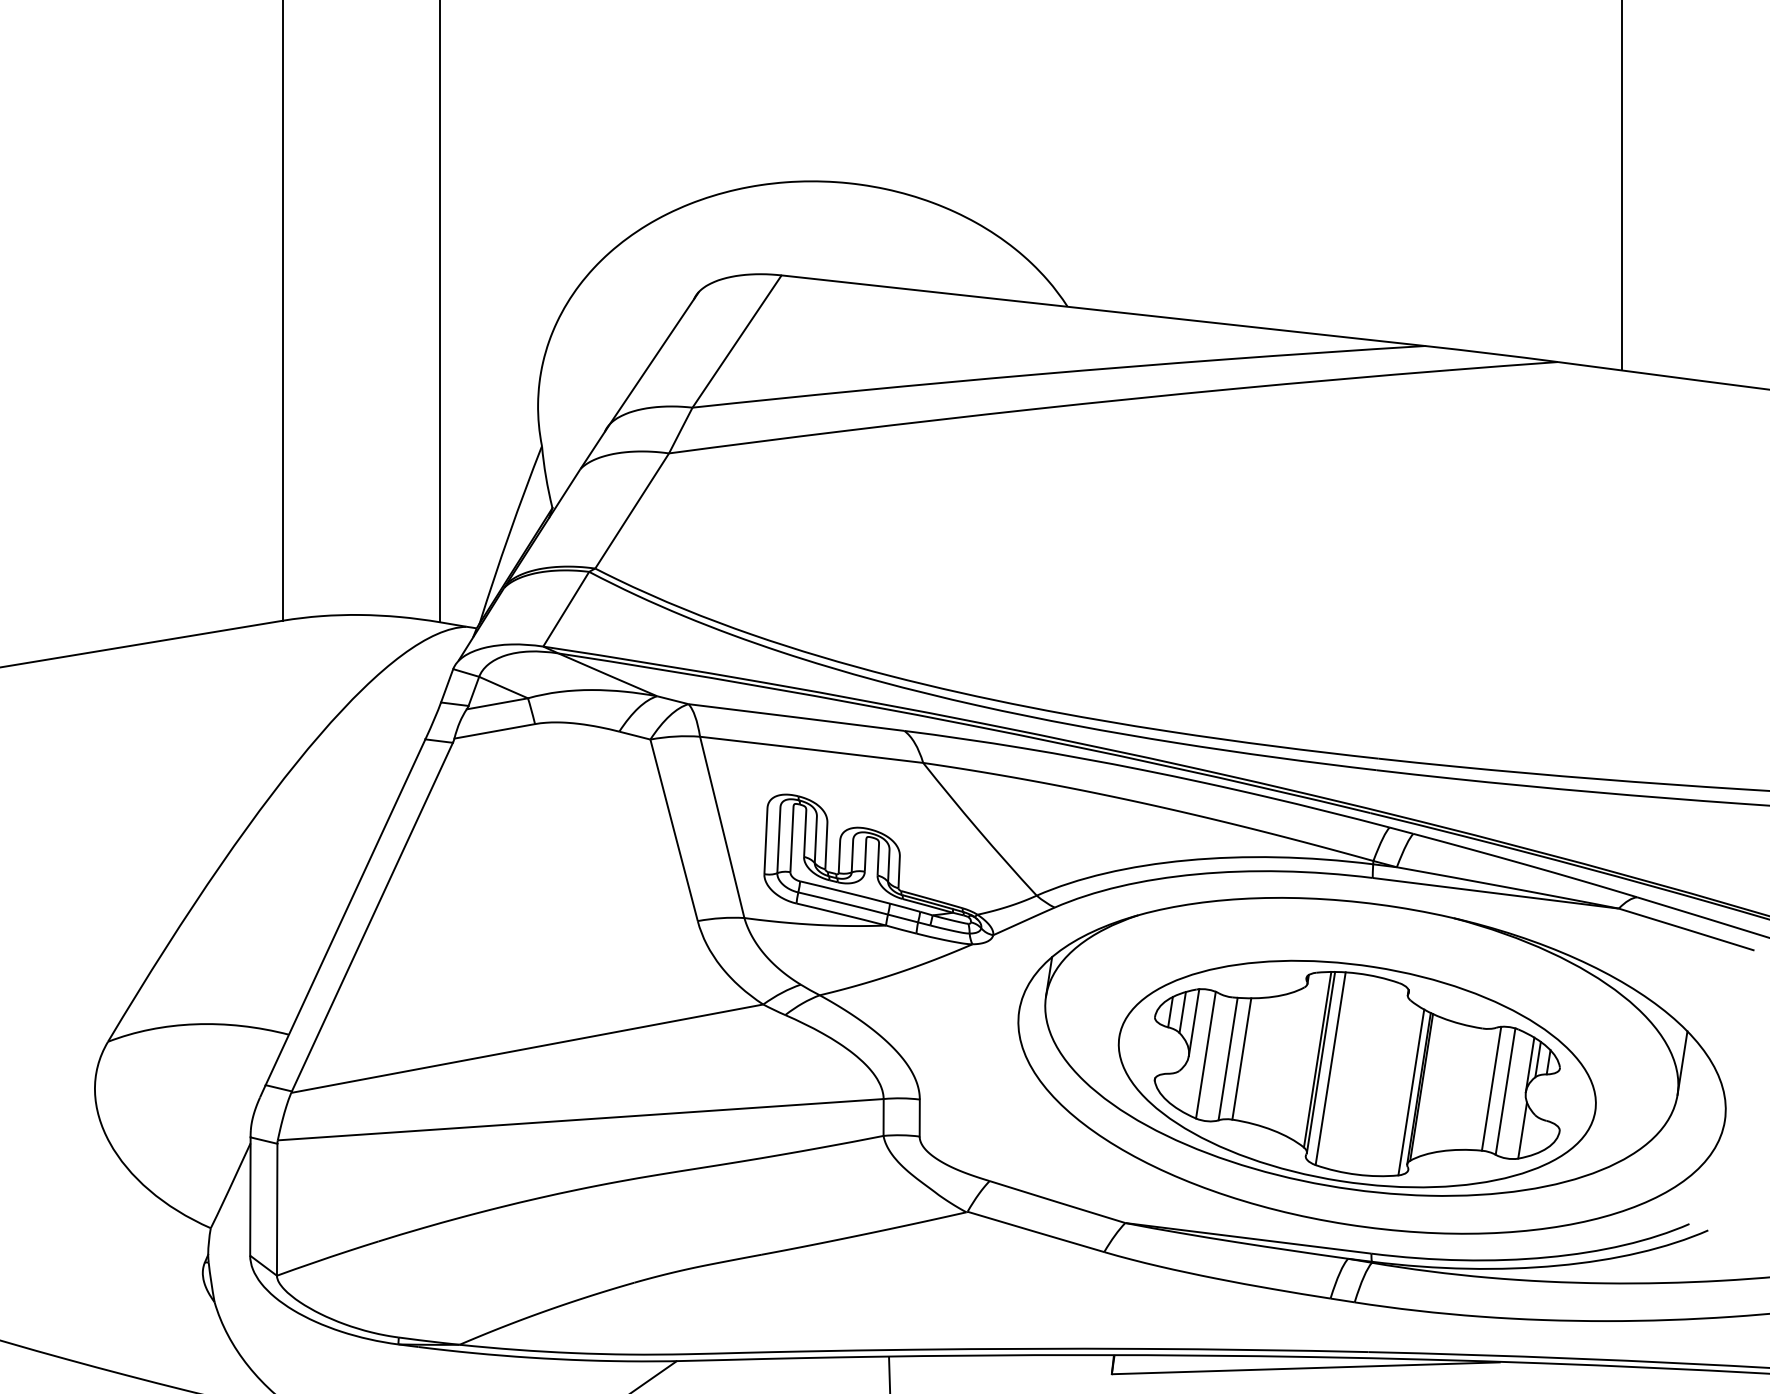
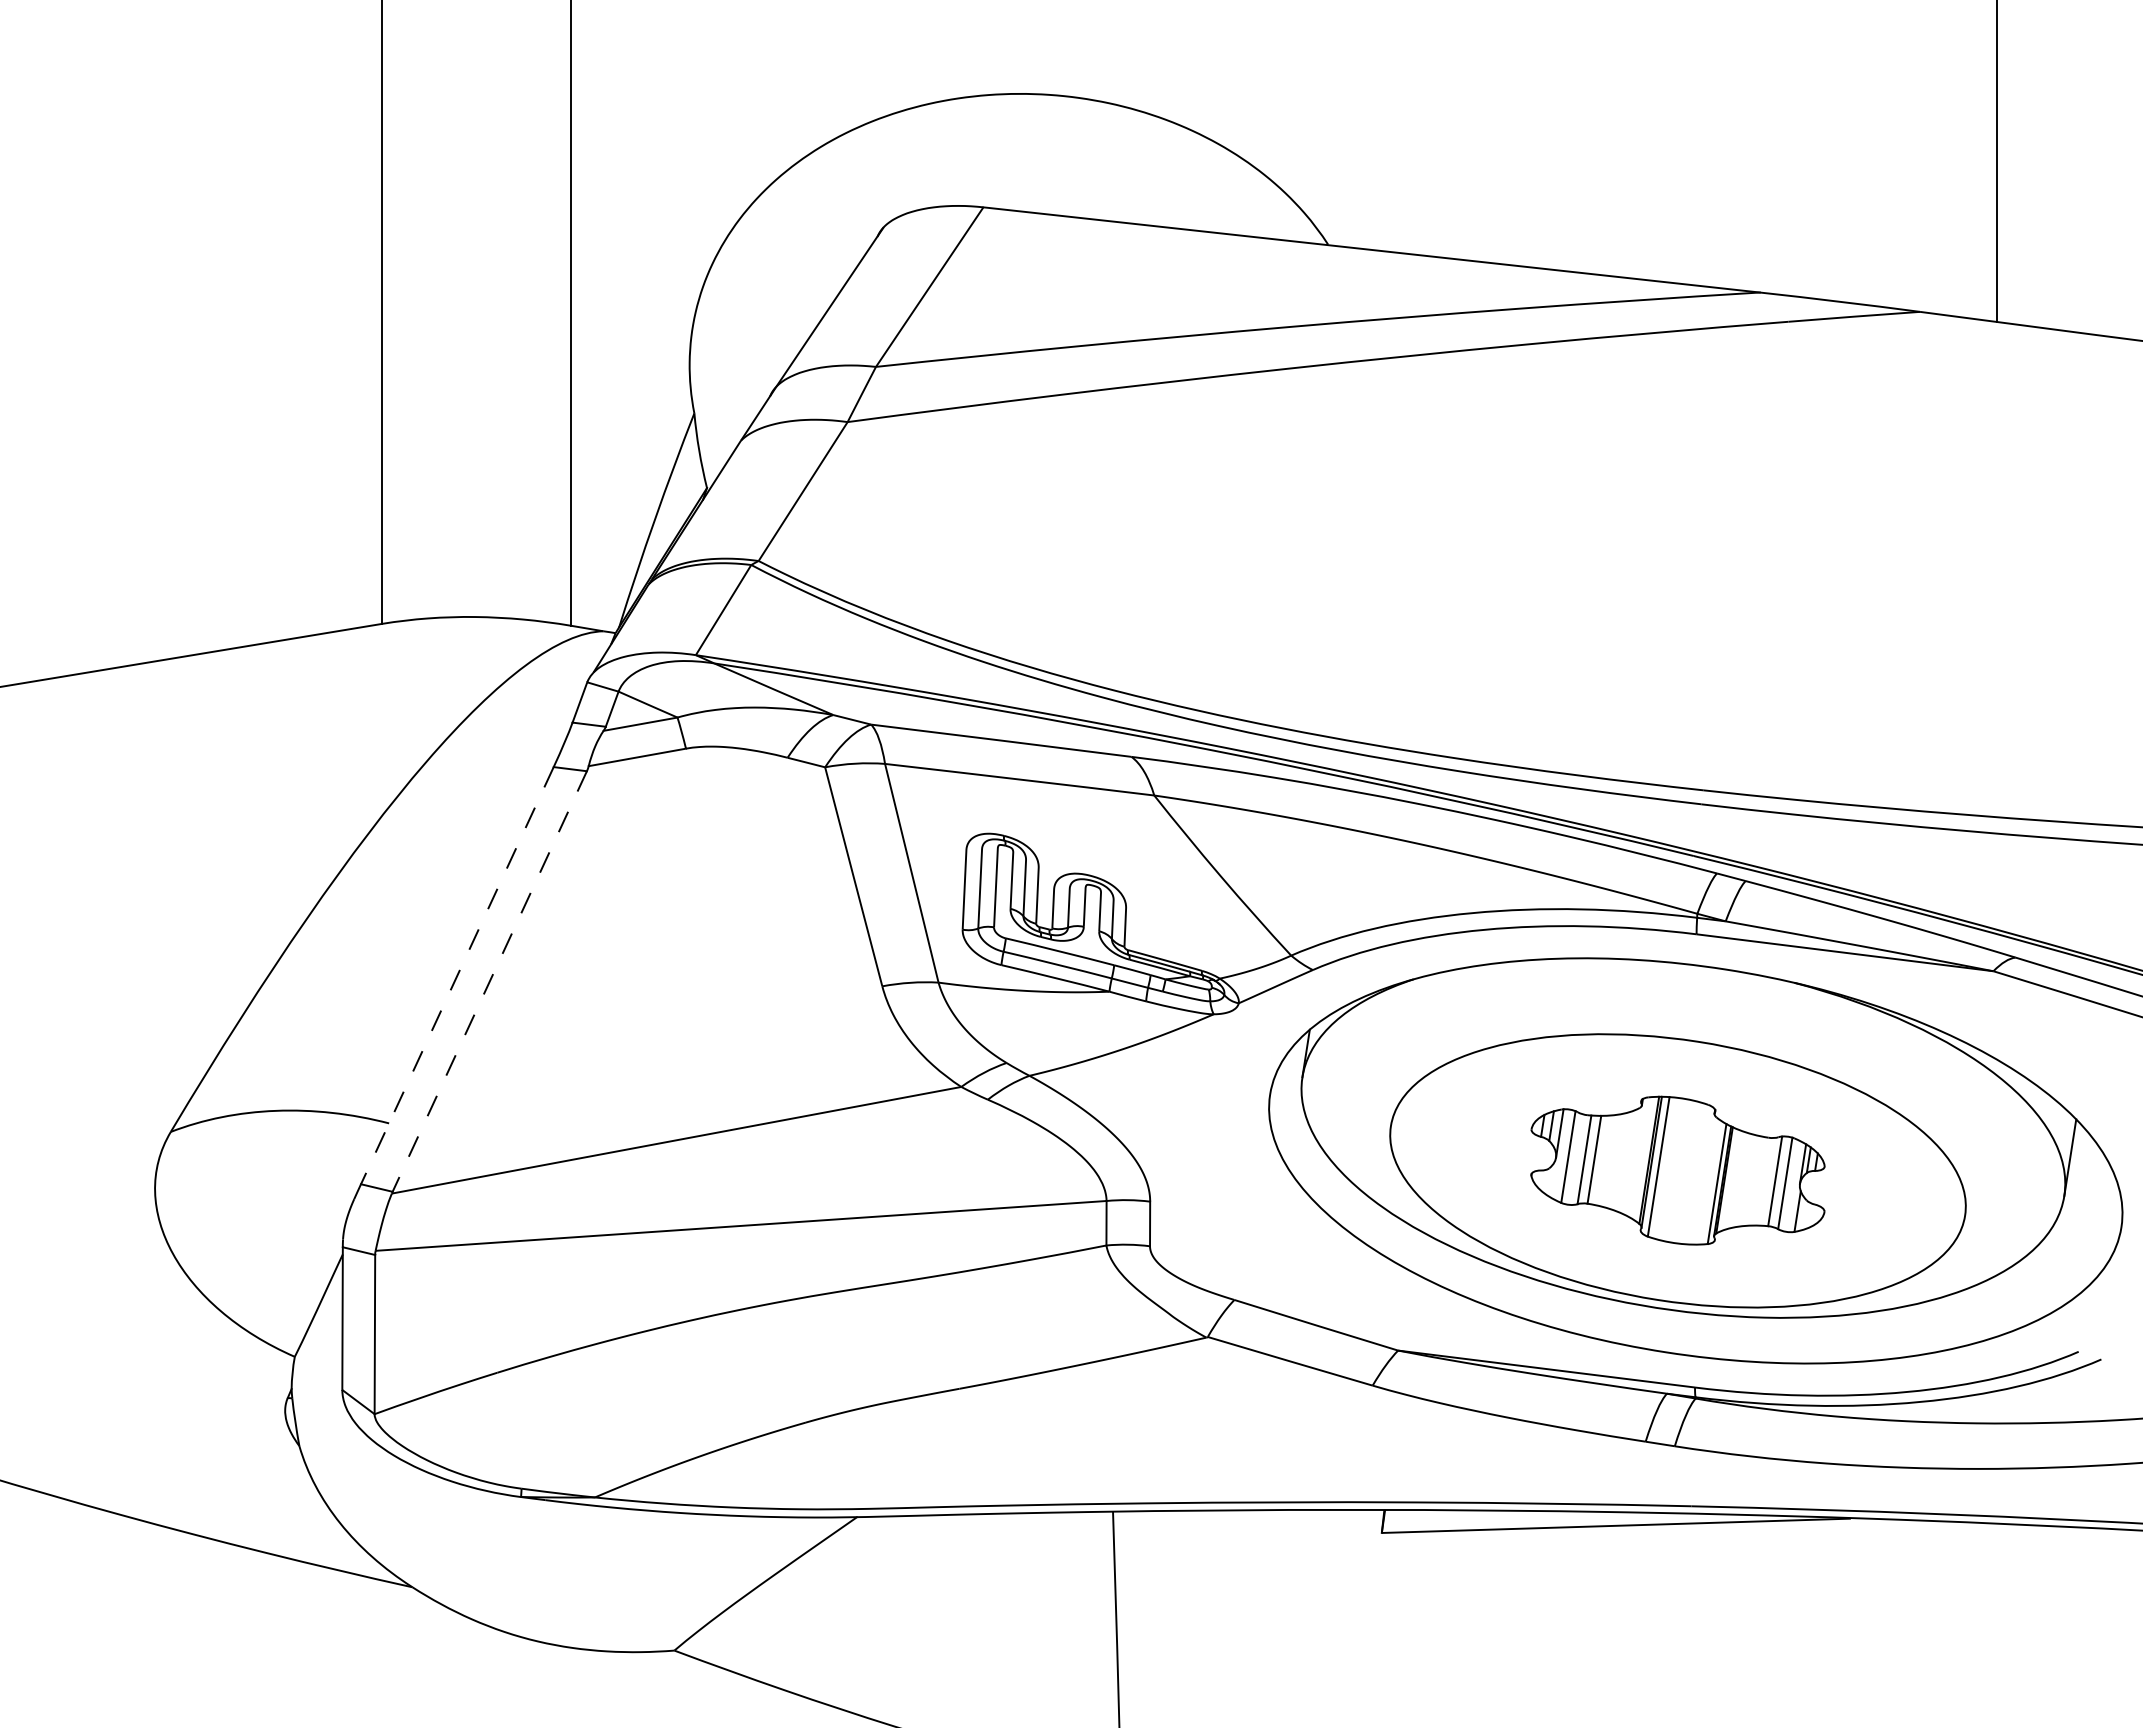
line: (345, 912) -> (457, 975), solid -> dashed
line: (372, 917) -> (489, 981), solid -> dashed
part: (1356, 1073) -> (1677, 1170), size x0.6

